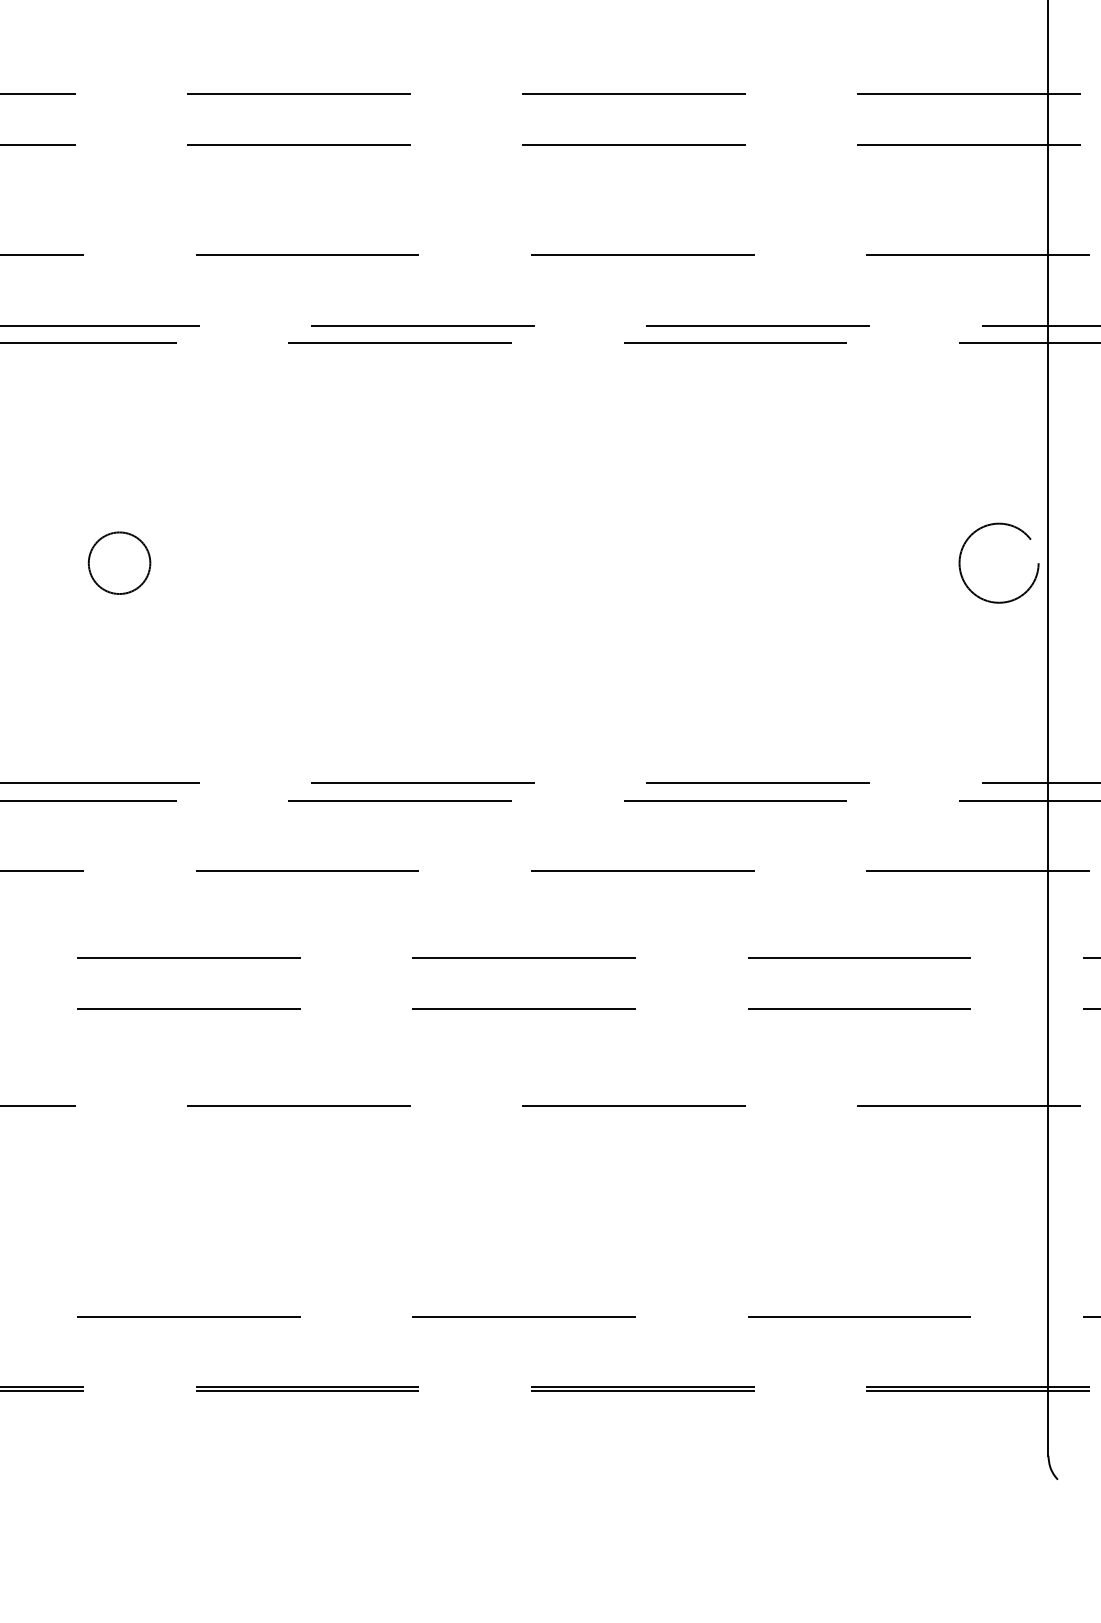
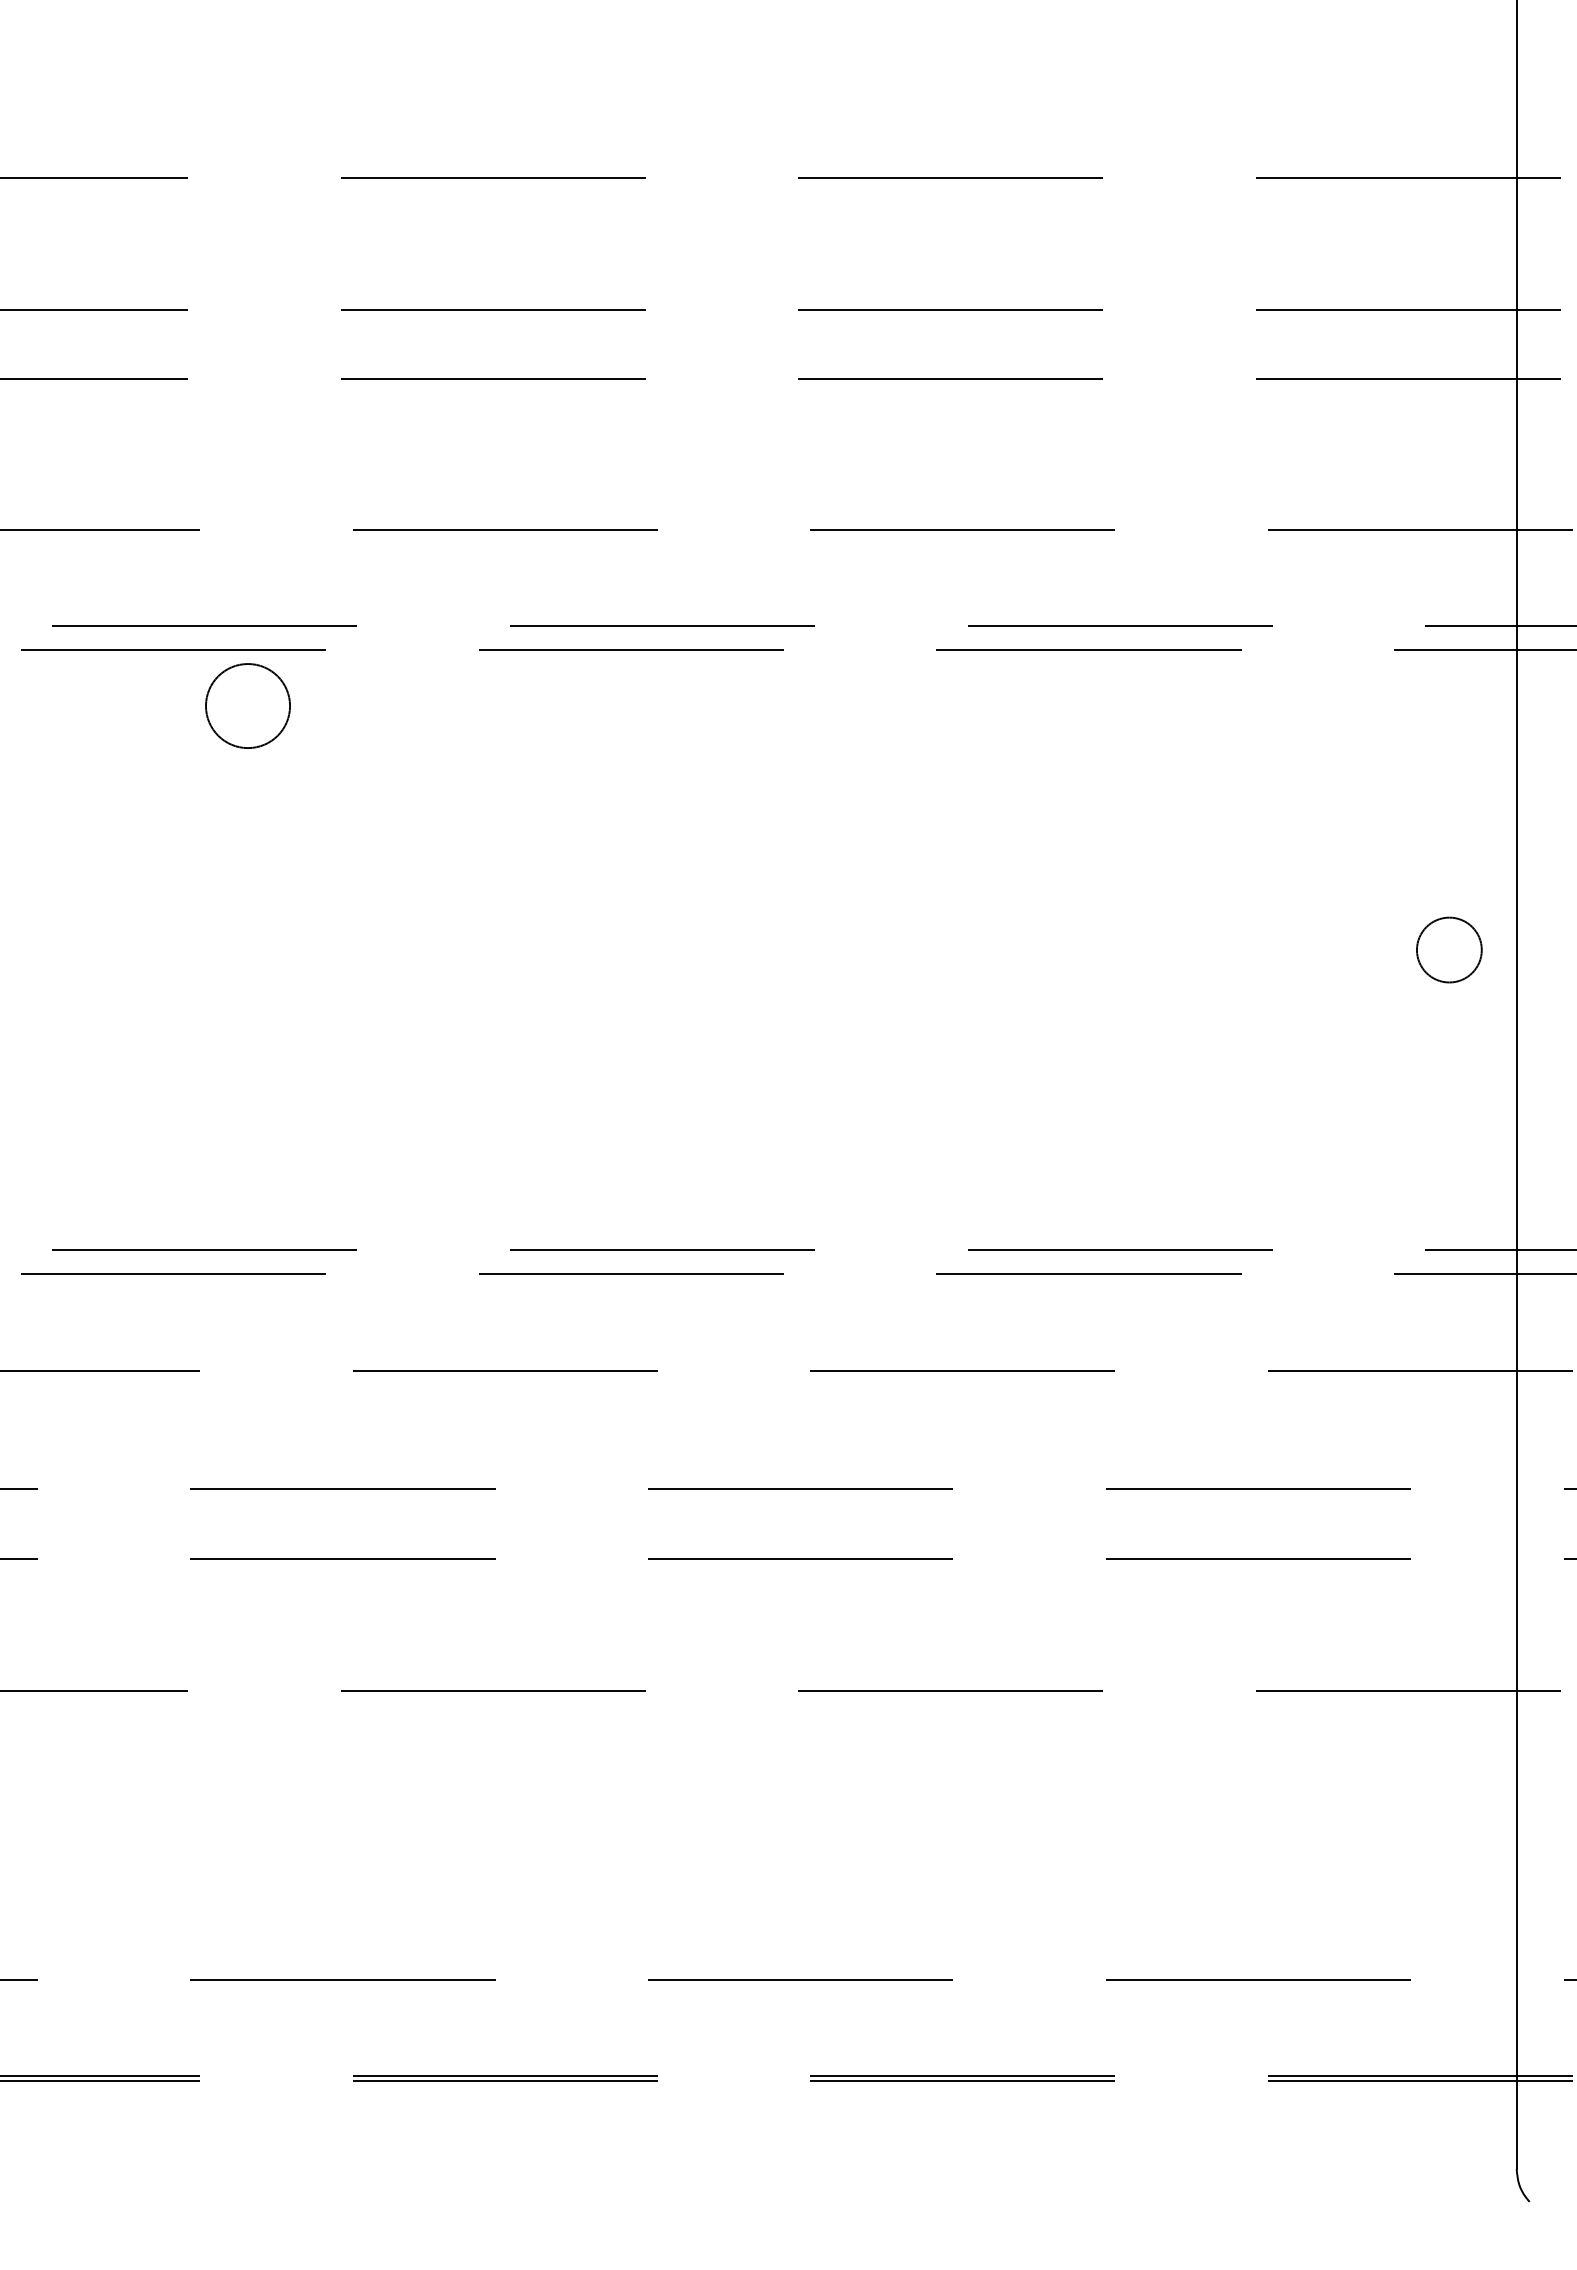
circle: (119, 562) -> (247, 705), moved
circle: (999, 563) -> (1449, 950), size x0.6

